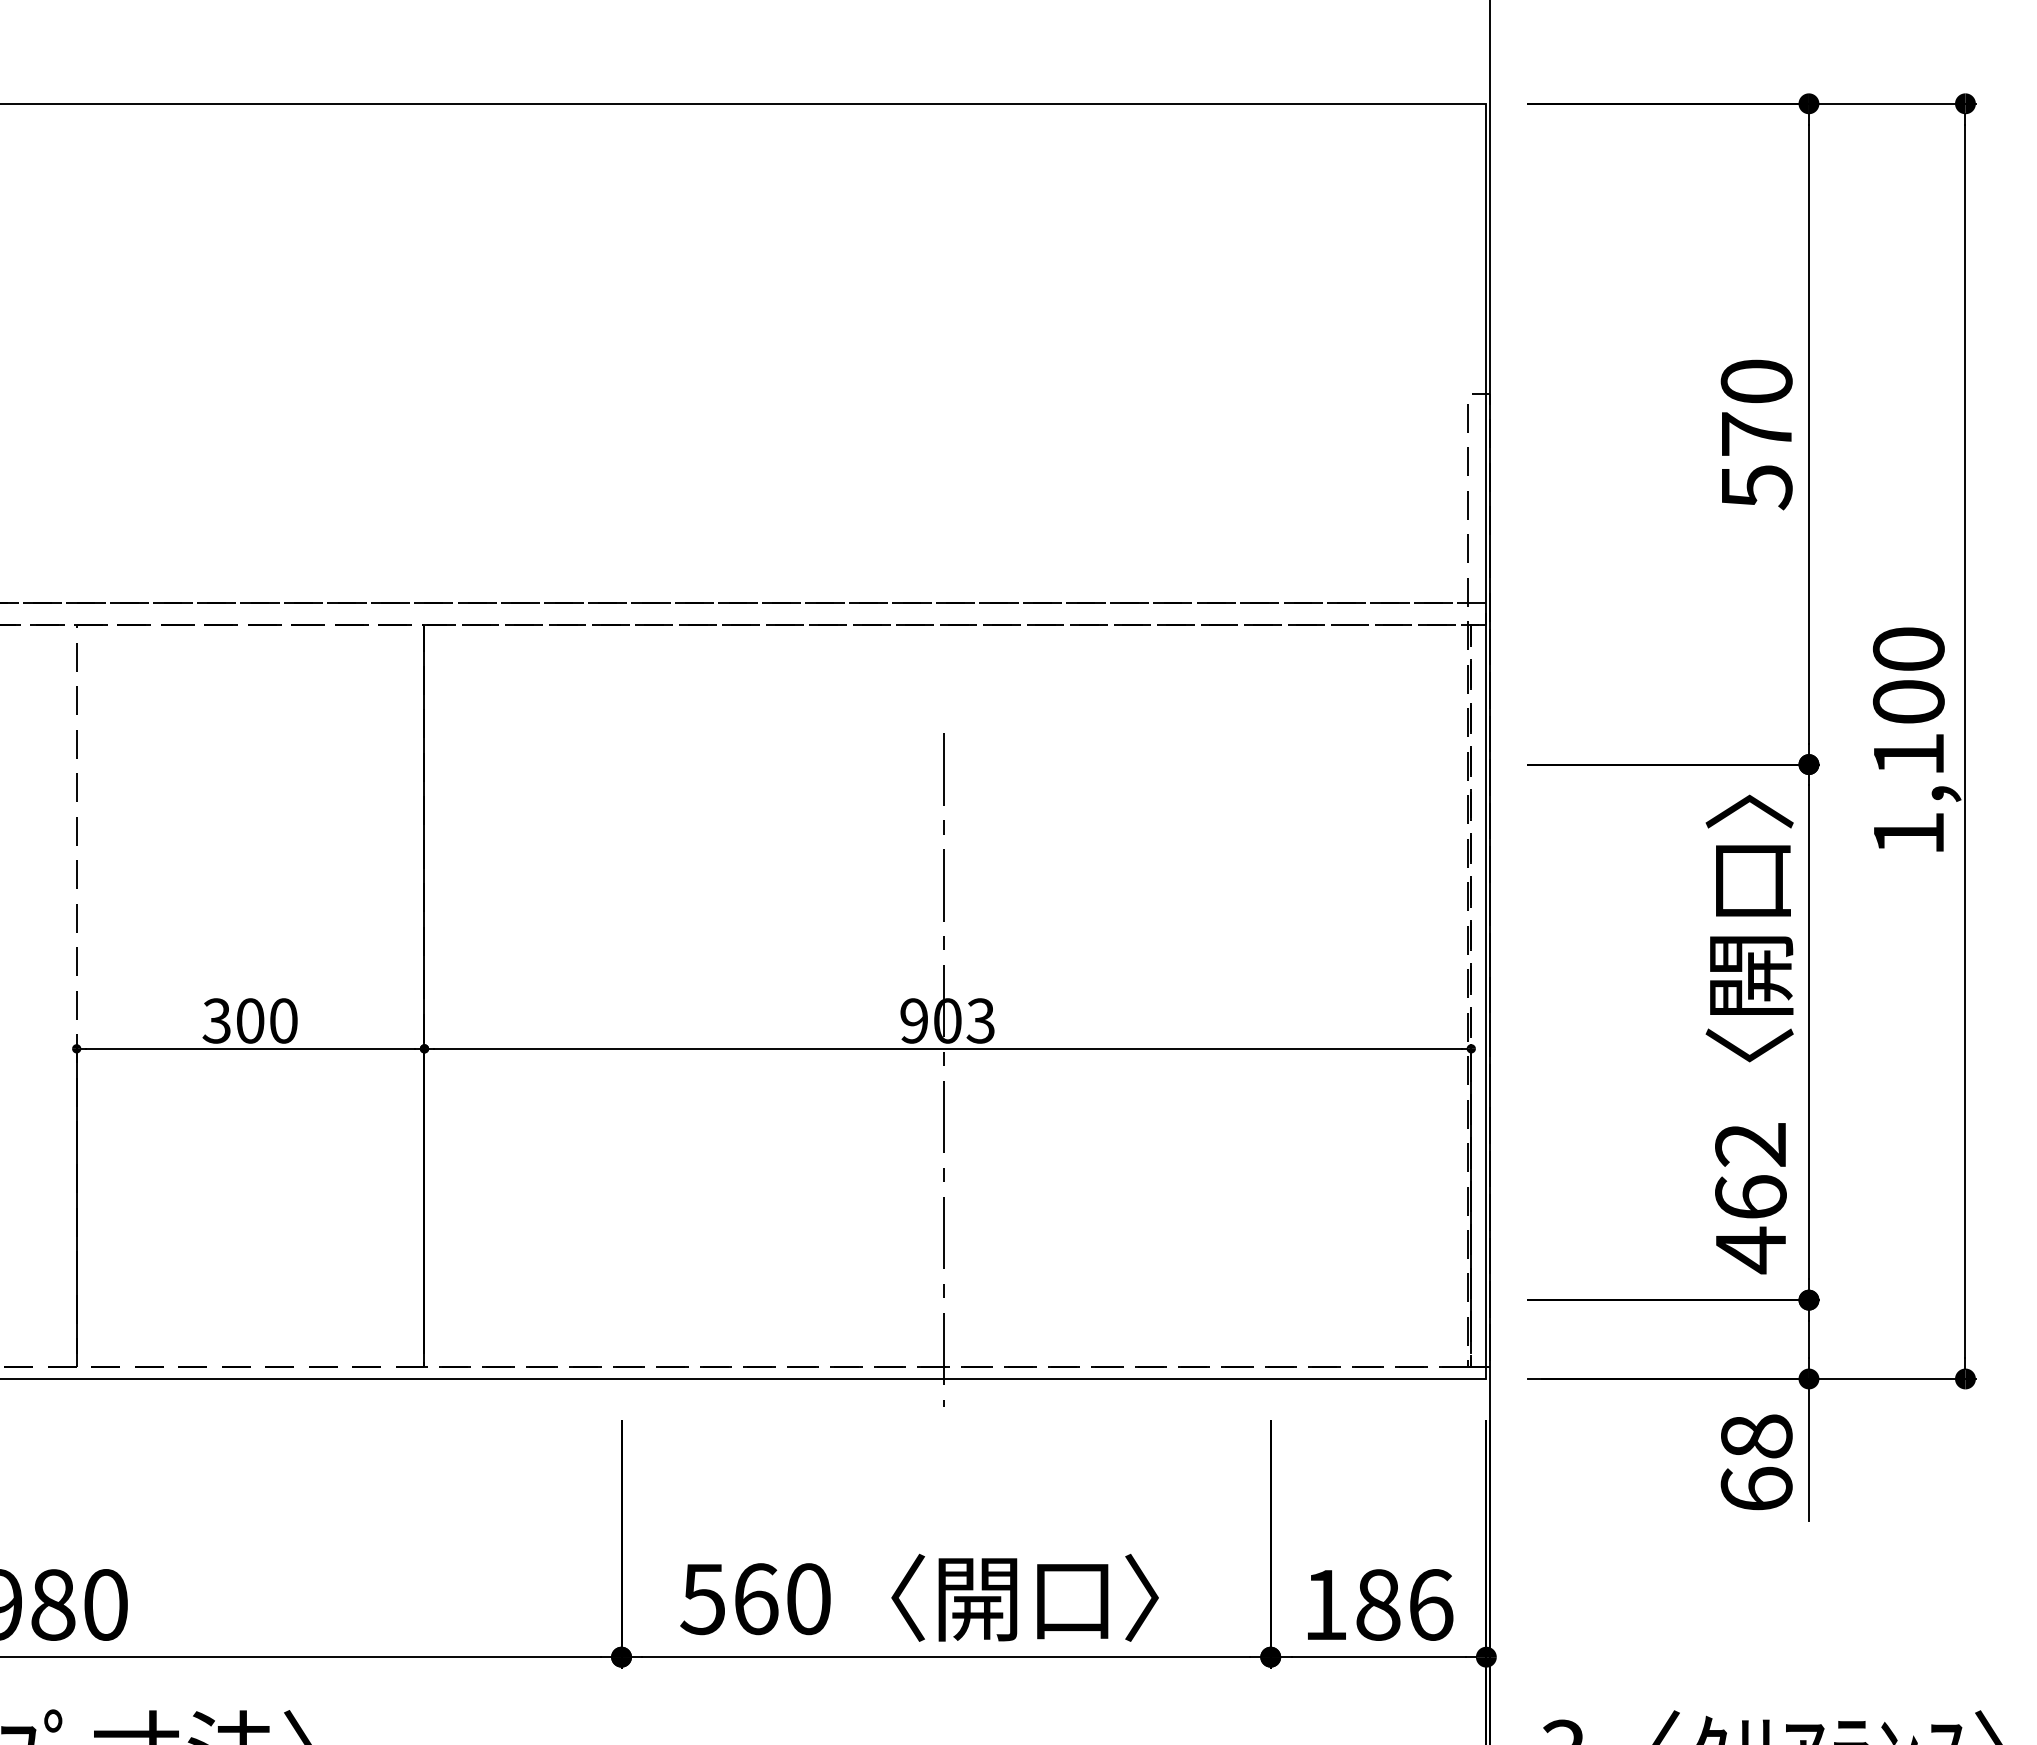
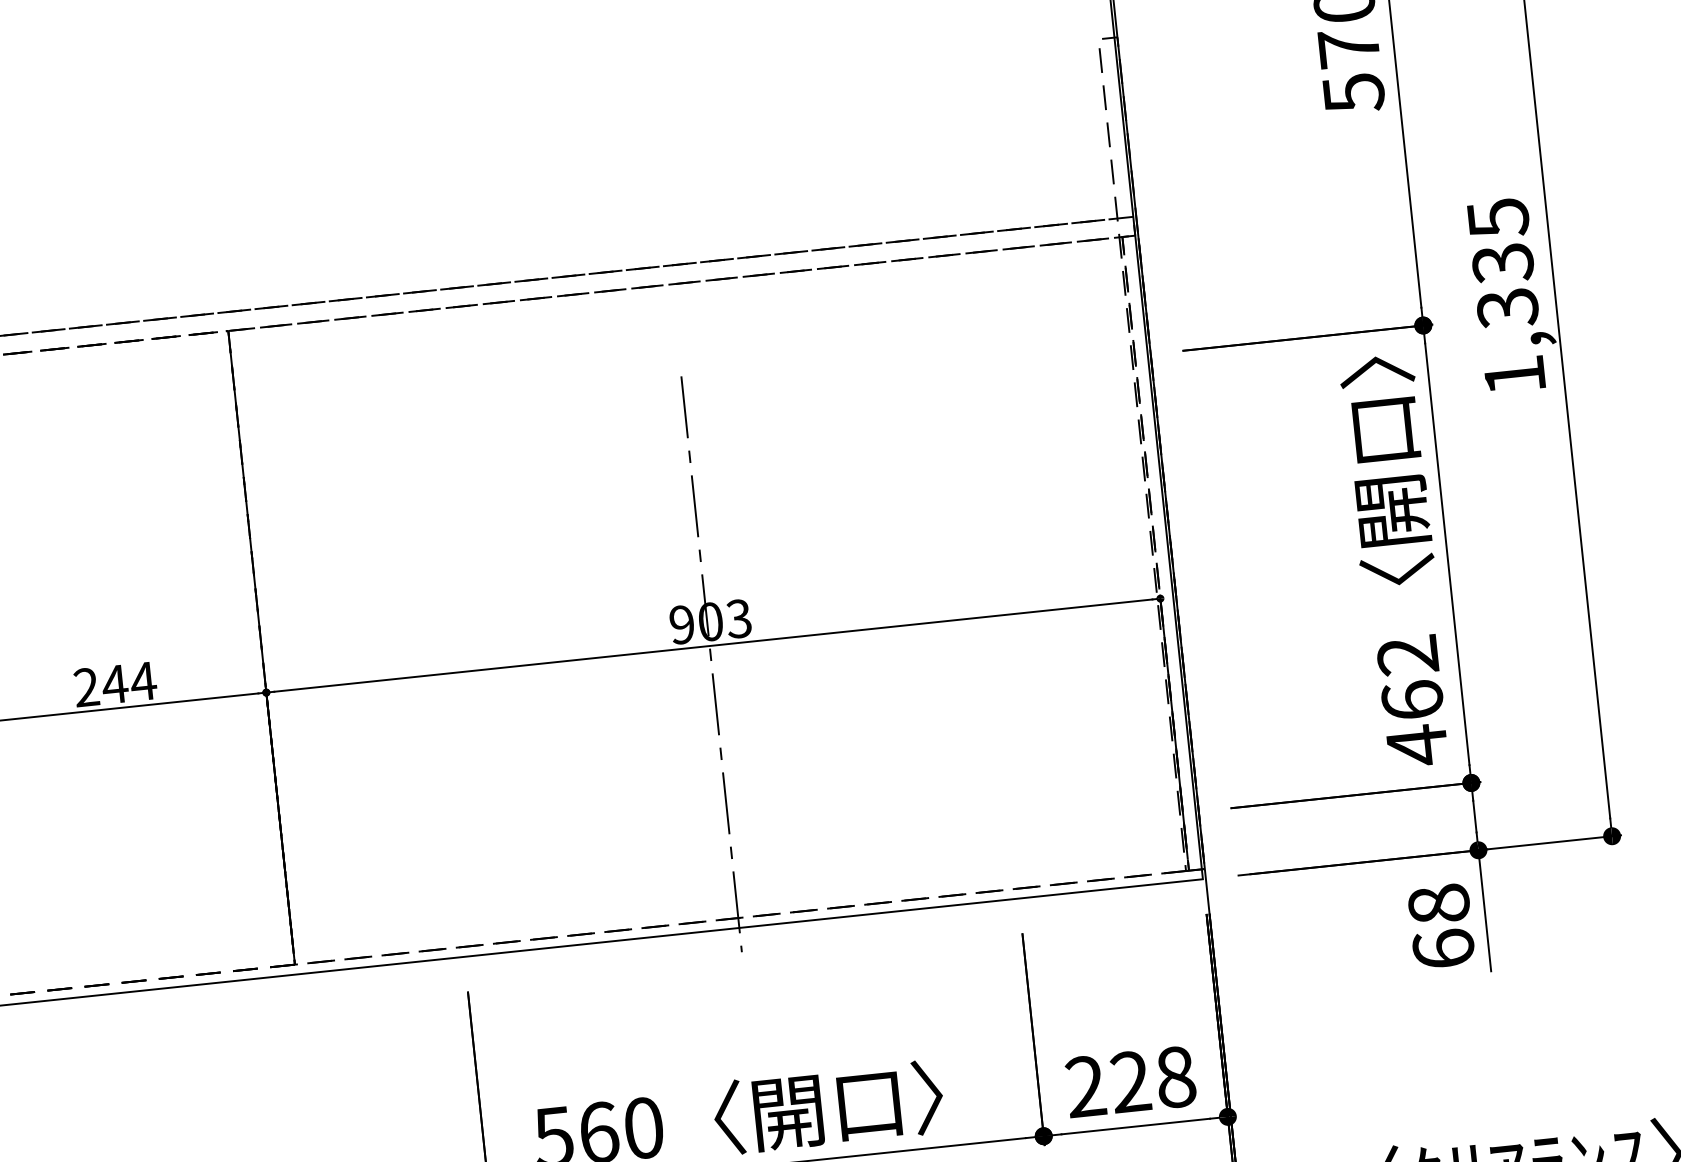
text: (1908, 702) -> (1502, 263), 1,100 -> 1,335
text: (250, 1020) -> (115, 684), 300 -> 244
text: (1378, 1604) -> (1131, 1081), 186 -> 228

